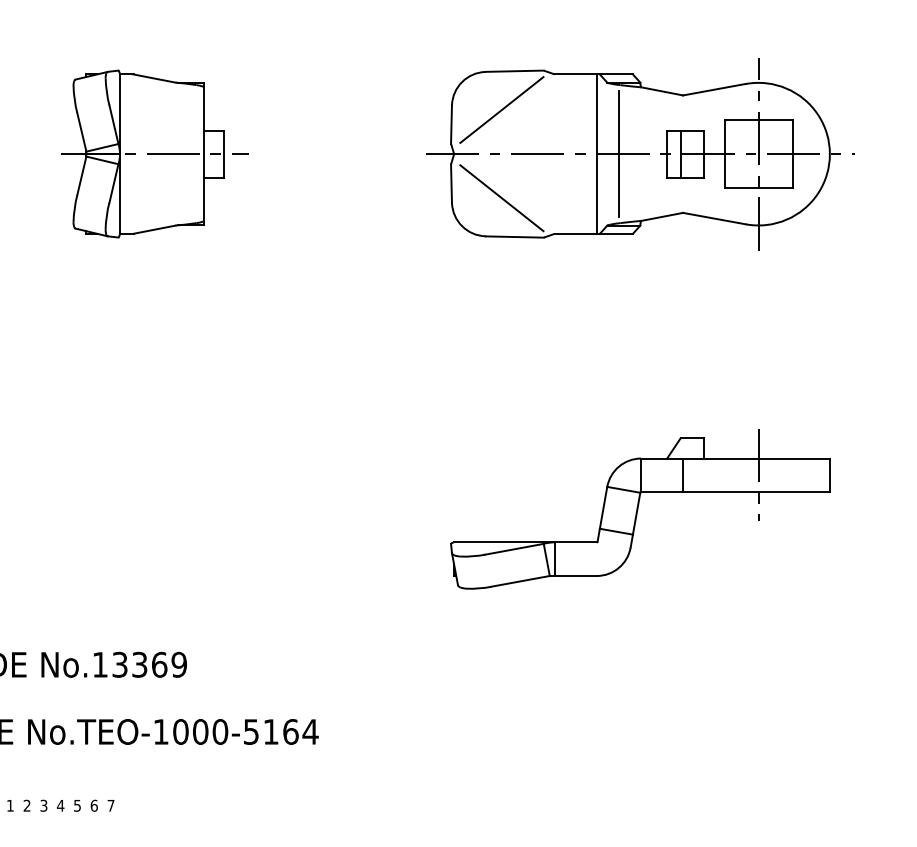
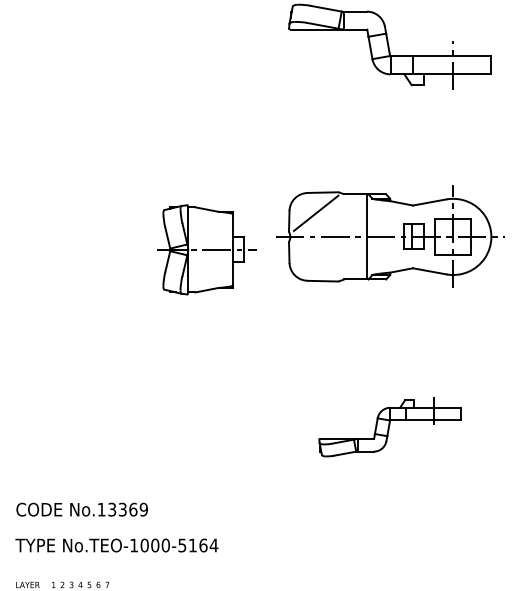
part: (154, 153) -> (206, 249), moved
line: (618, 153) -> (378, 236), removed
line: (500, 198) -> (315, 260), removed
part: (639, 509) -> (389, 426), size x0.7

